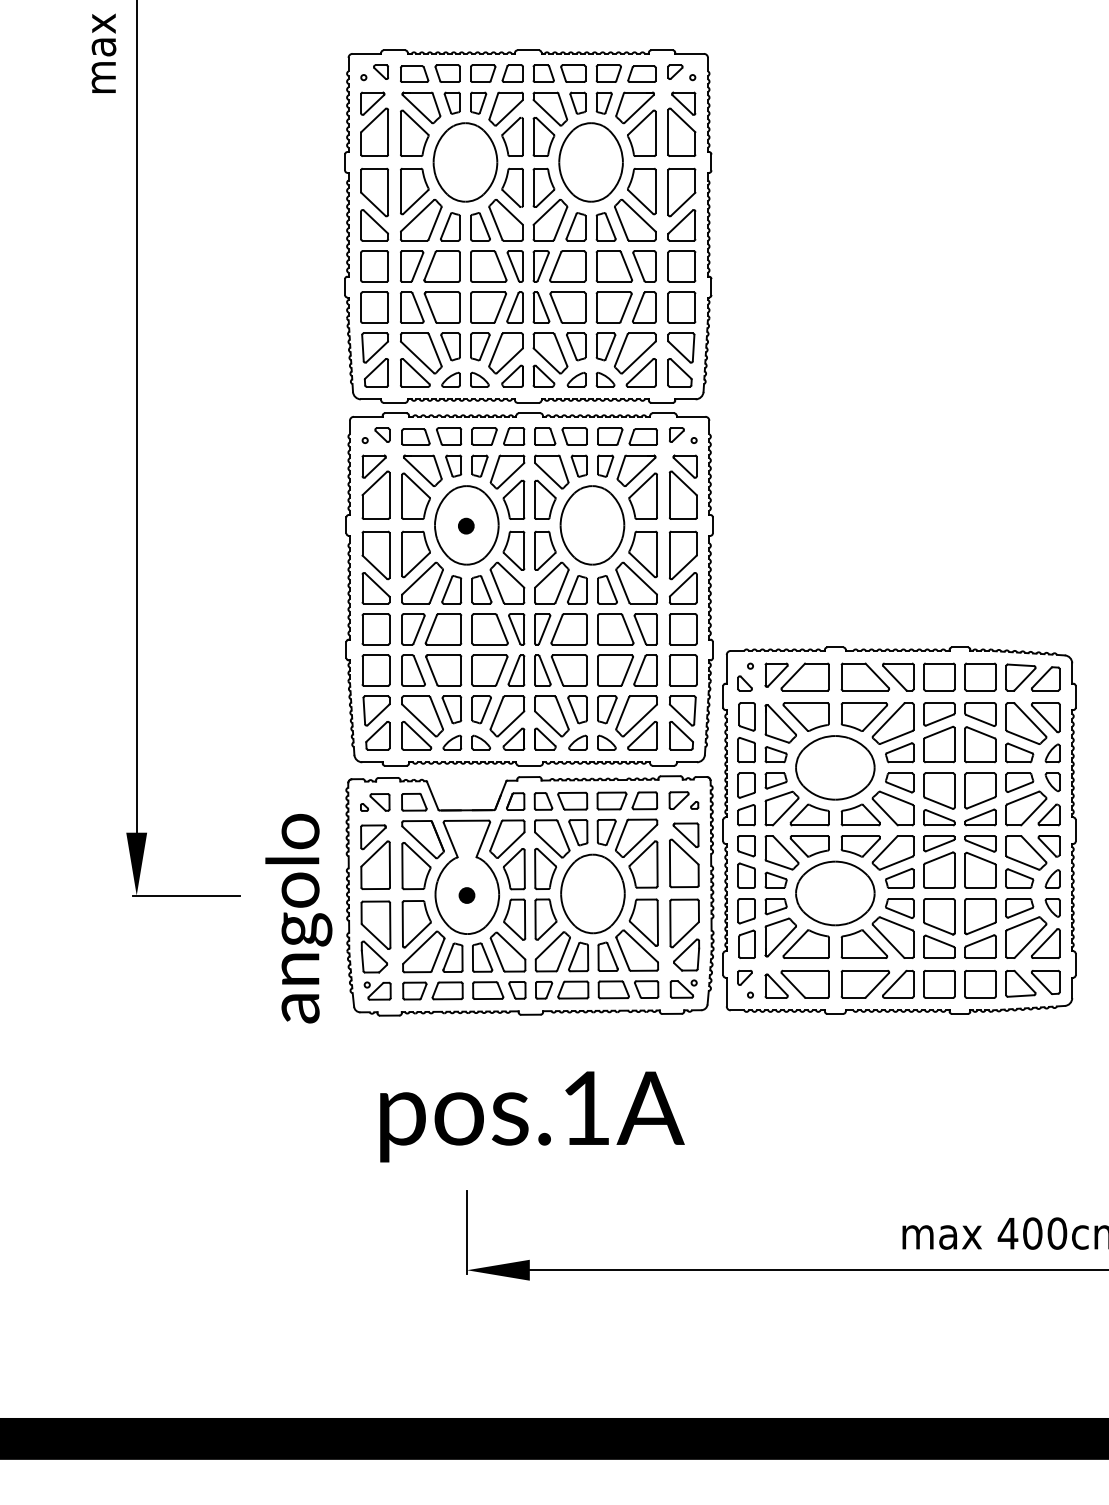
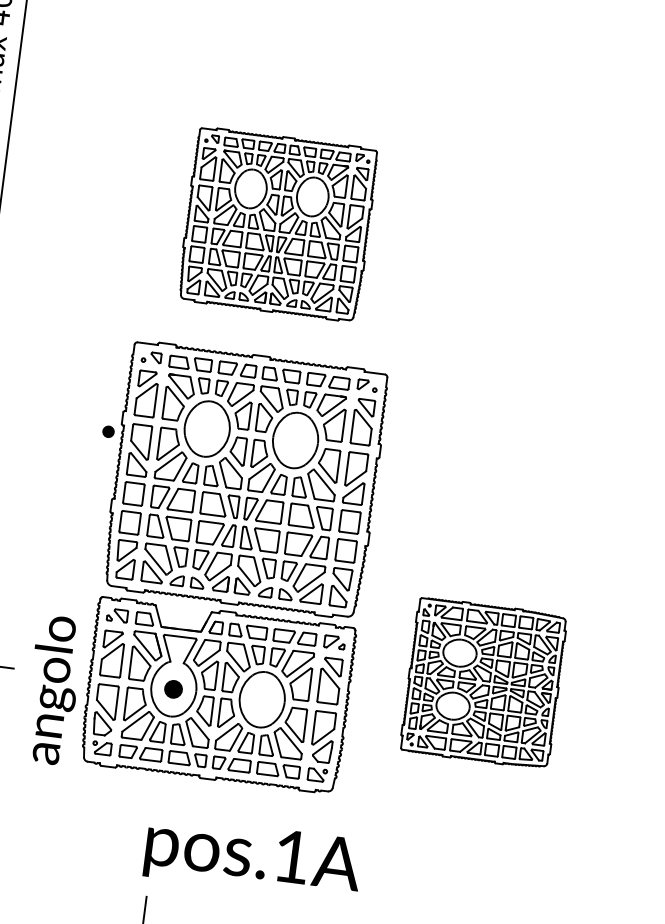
part: (528, 226) -> (277, 224), size x0.7
part: (466, 525) -> (108, 431), moved
part: (899, 830) -> (483, 683), size x0.6
part: (466, 895) -> (173, 689), size x1.6
text: (532, 1116) -> (253, 857), moved

